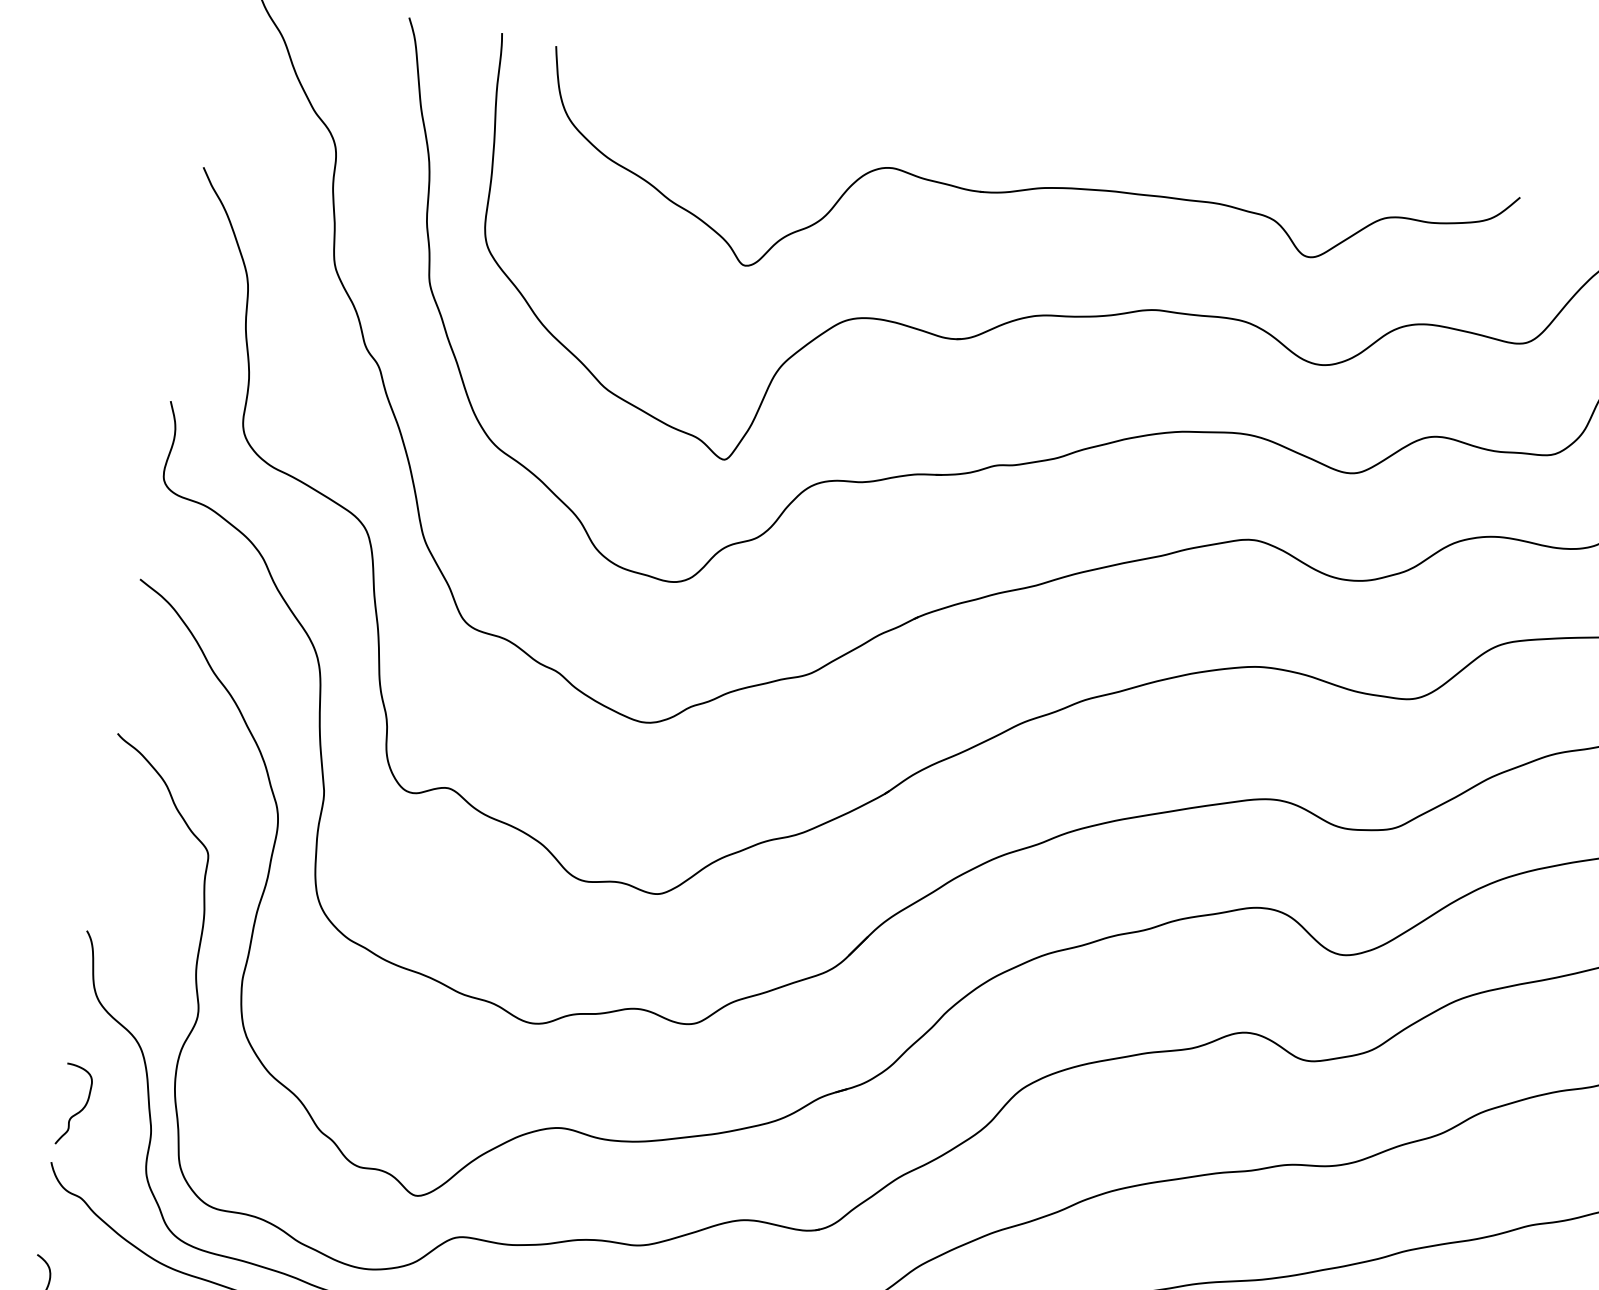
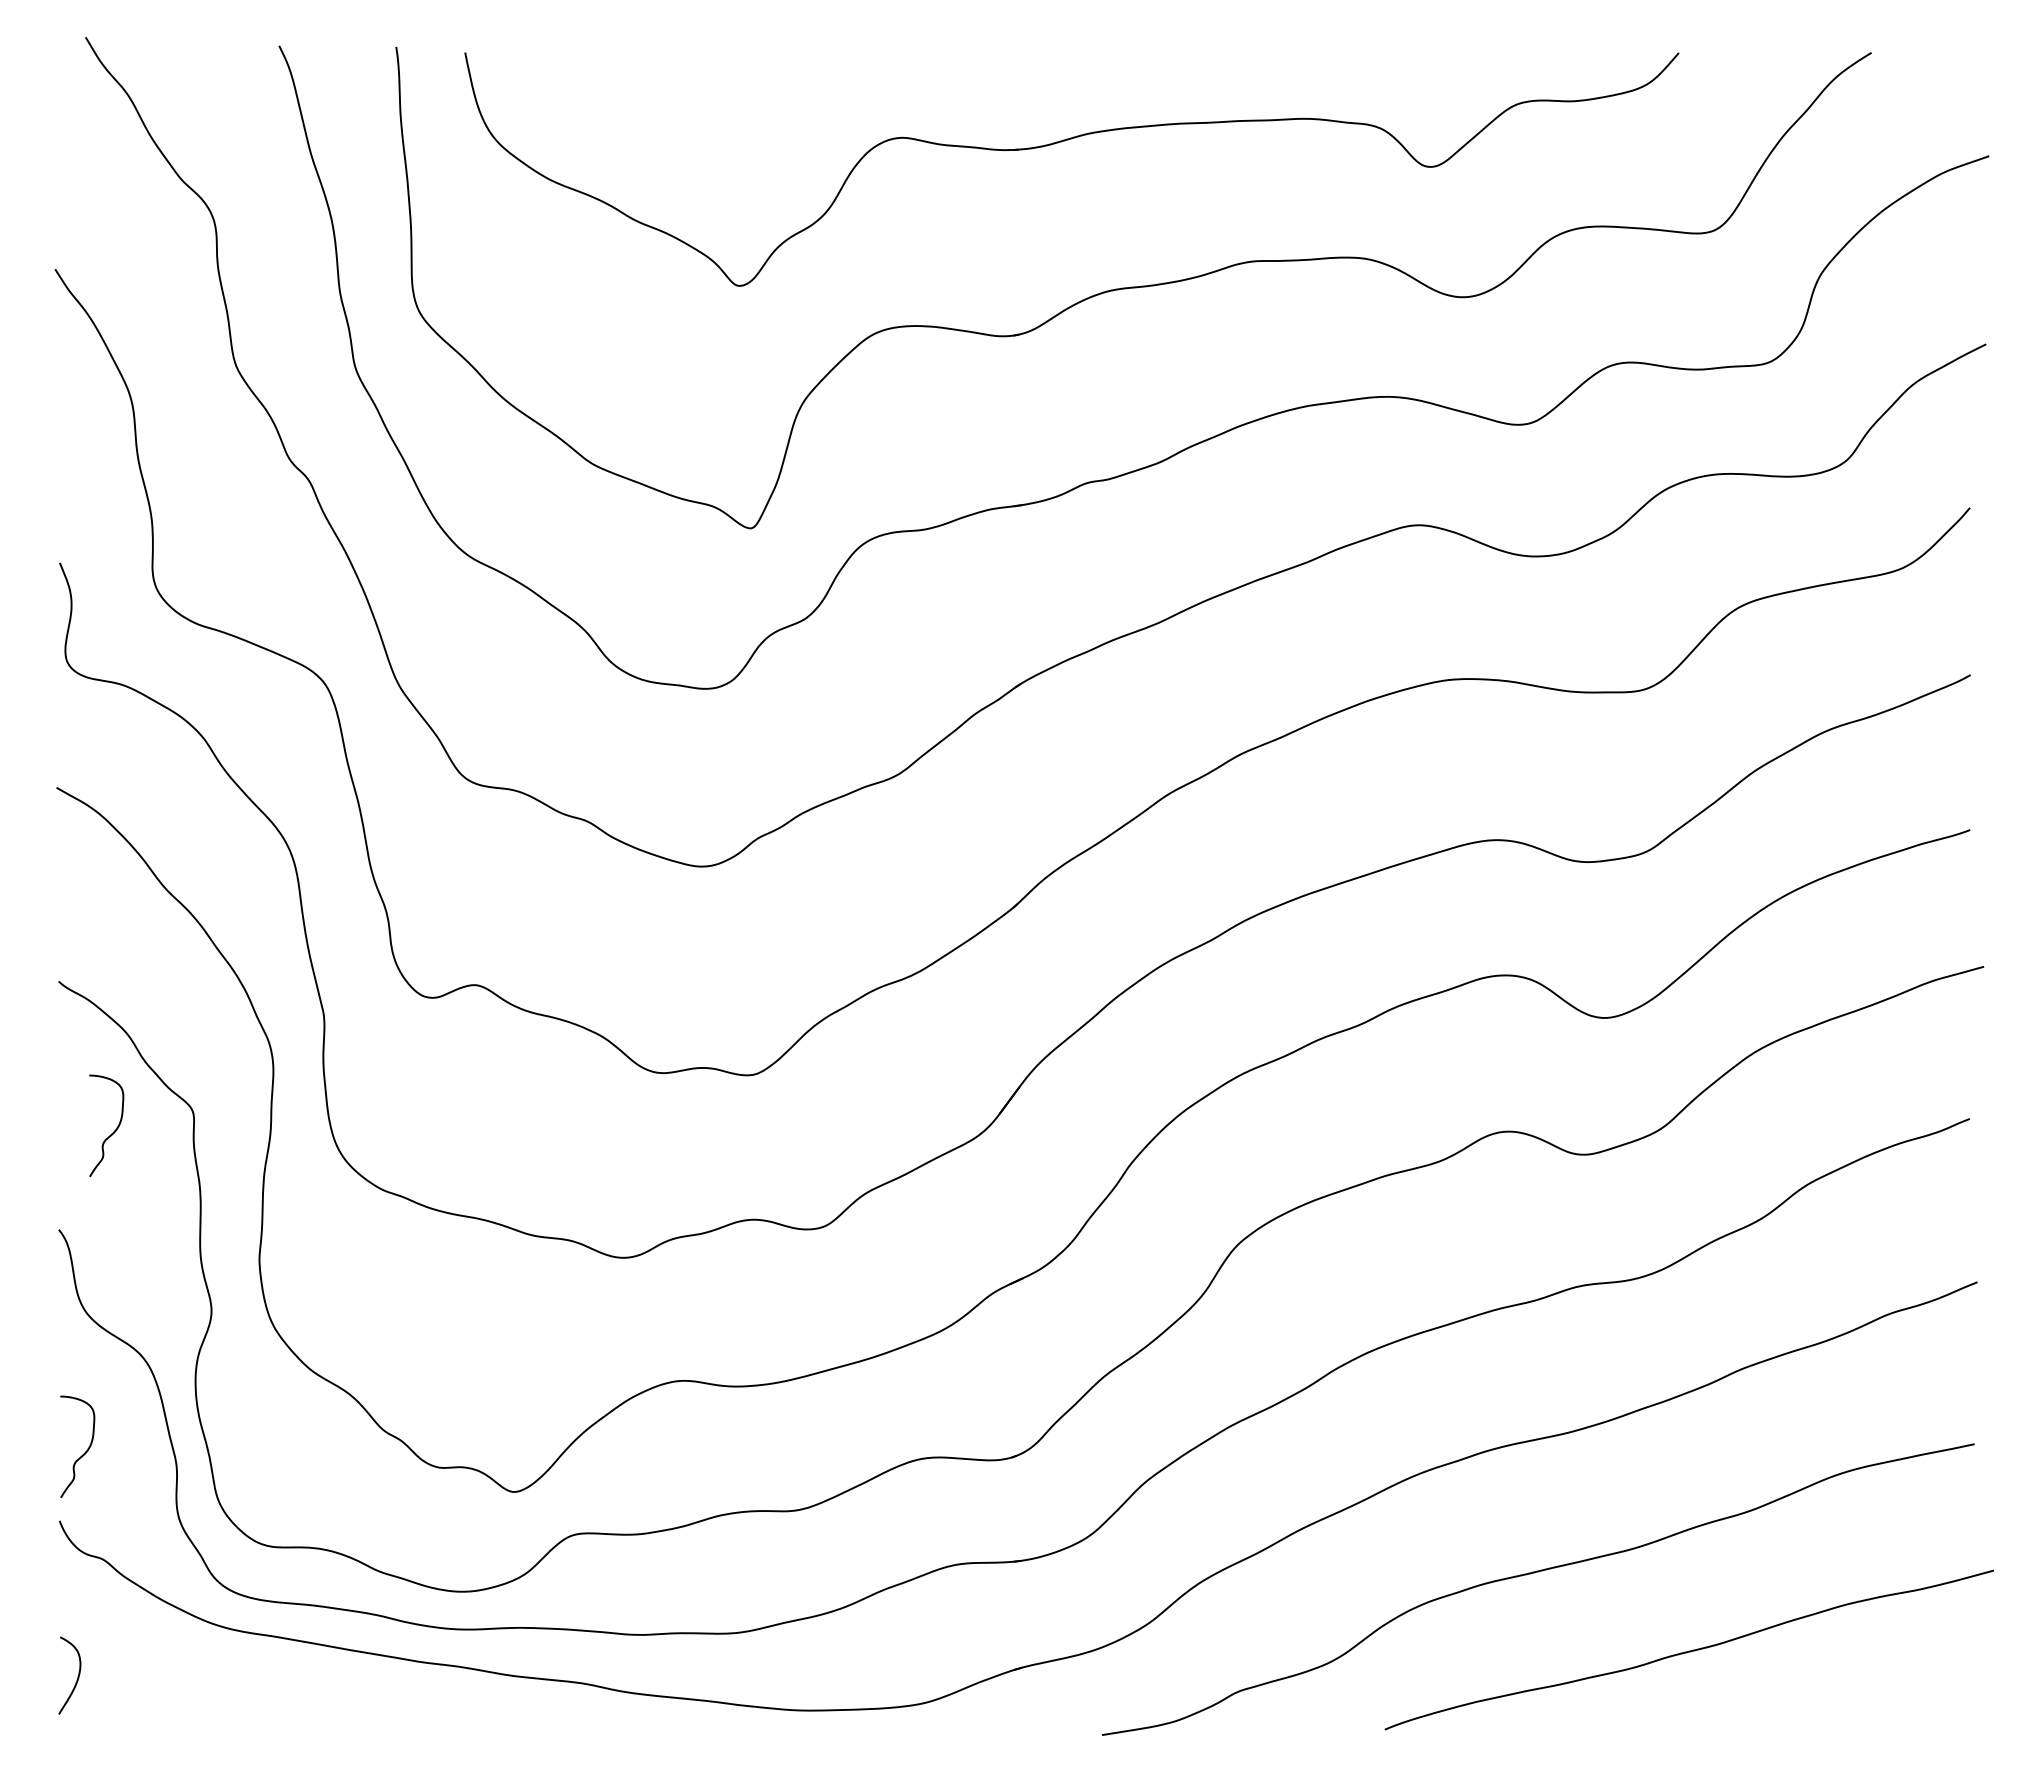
curve: (142, 859) -> (113, 1131), added

